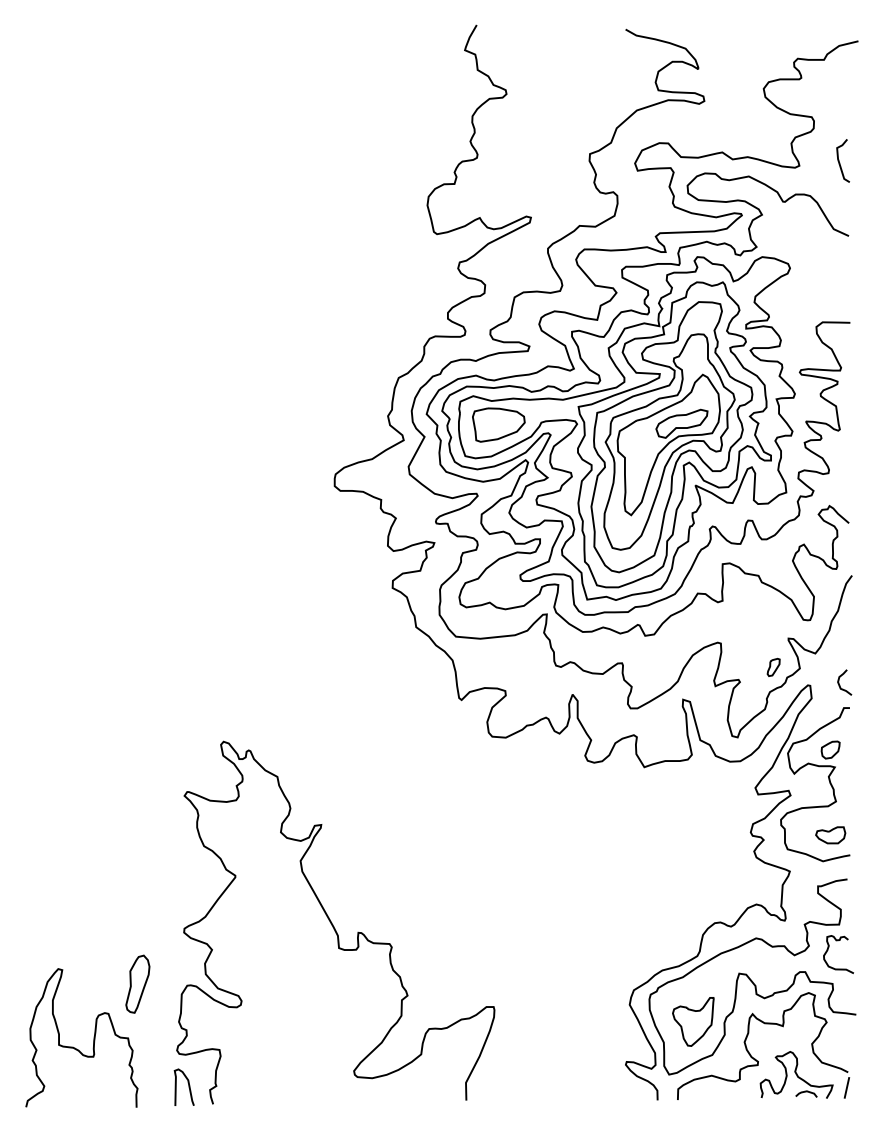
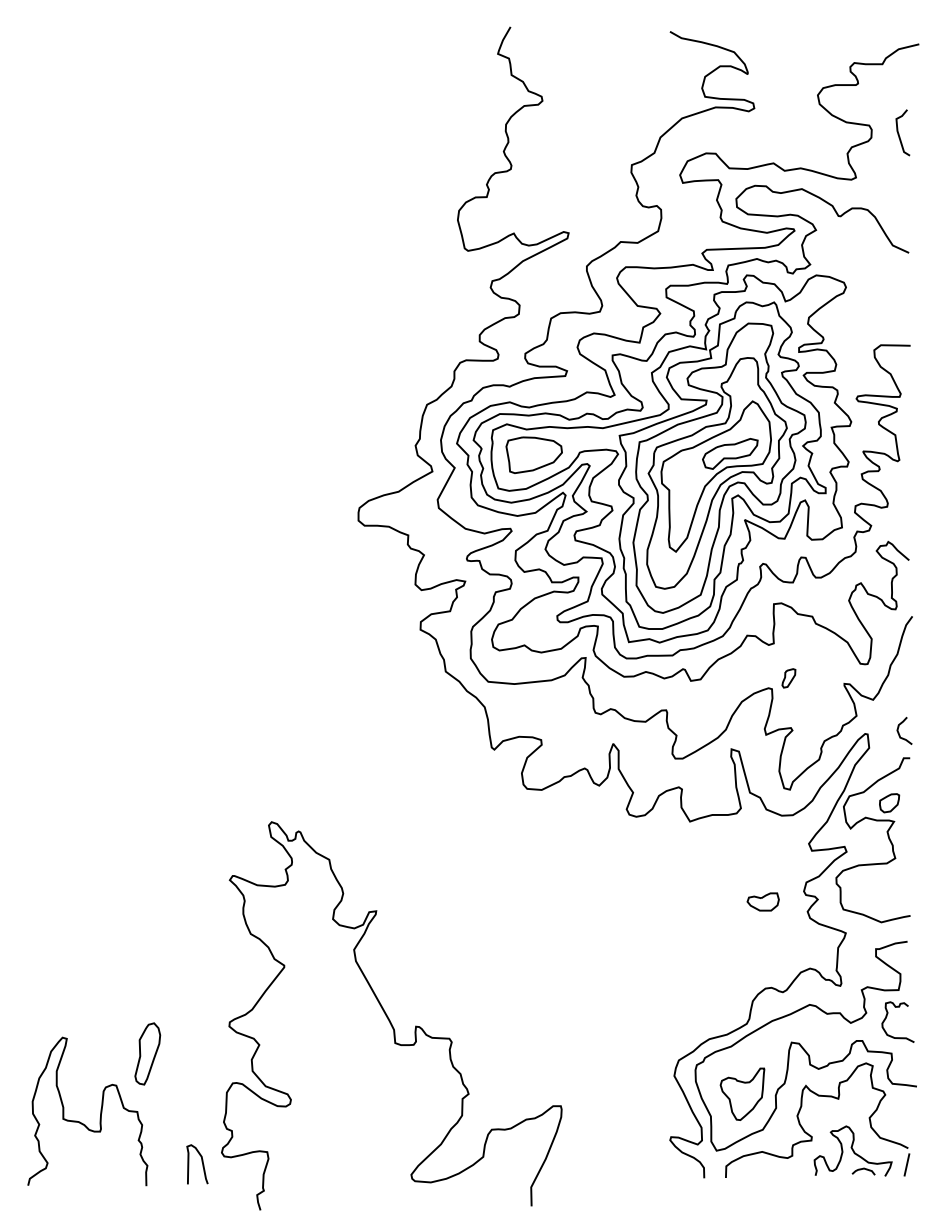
curve: (840, 162) -> (900, 134), moved
part: (773, 666) -> (788, 677), moved
part: (830, 835) -> (763, 902), moved
curve: (333, 924) -> (389, 1017), moved

